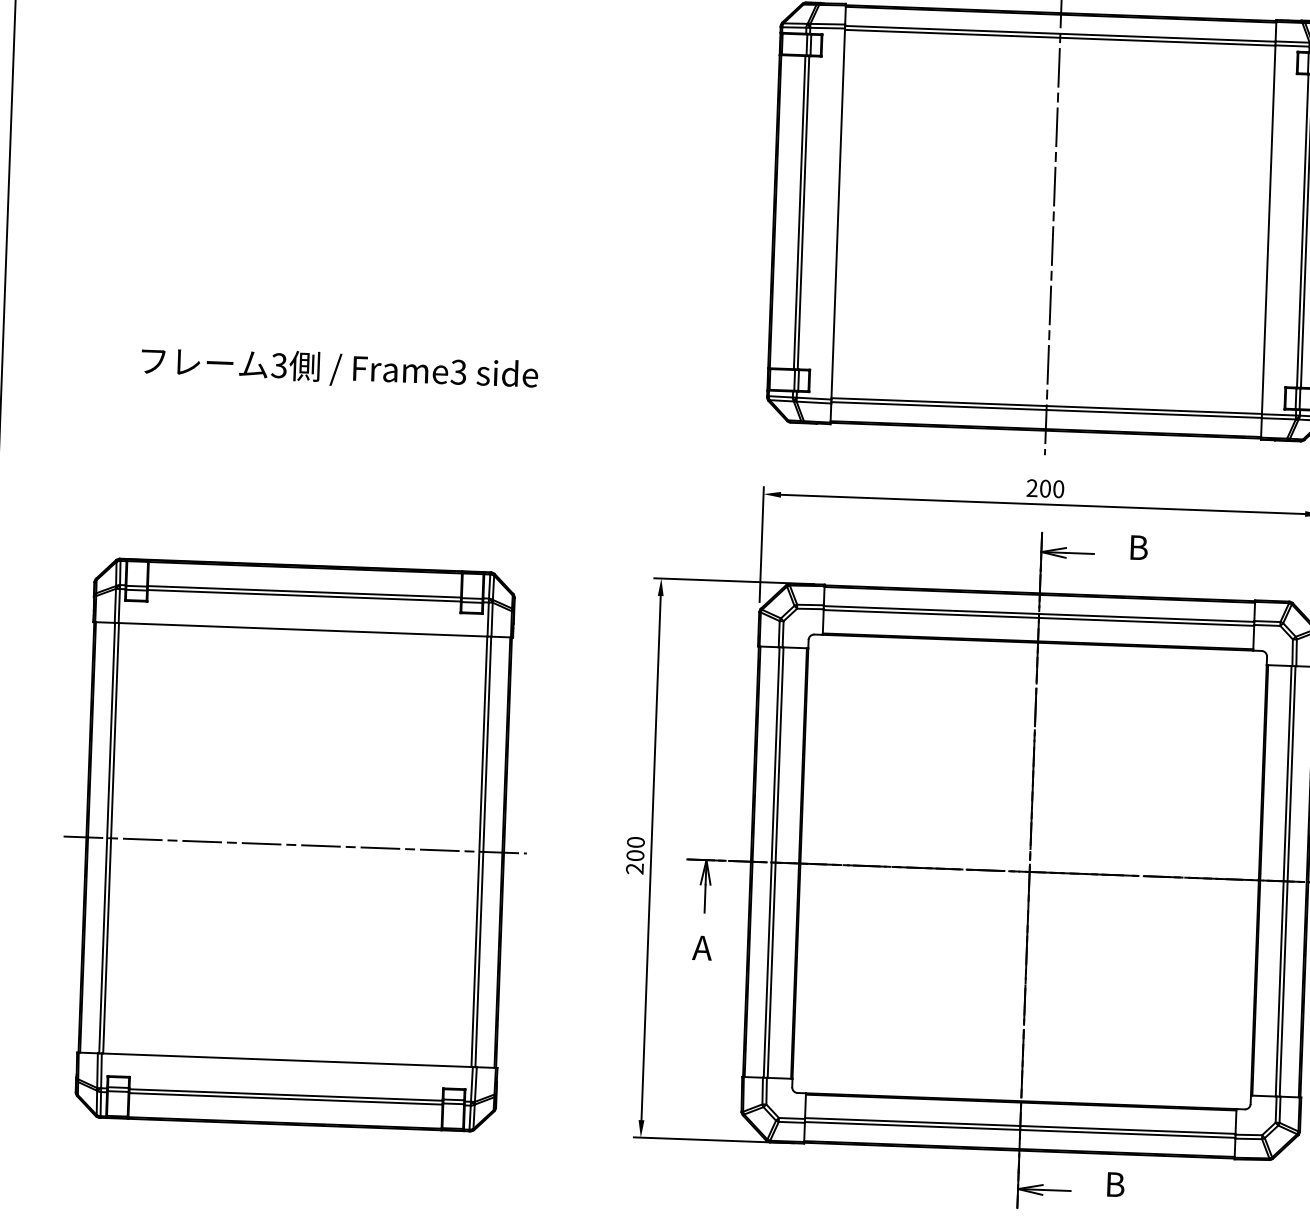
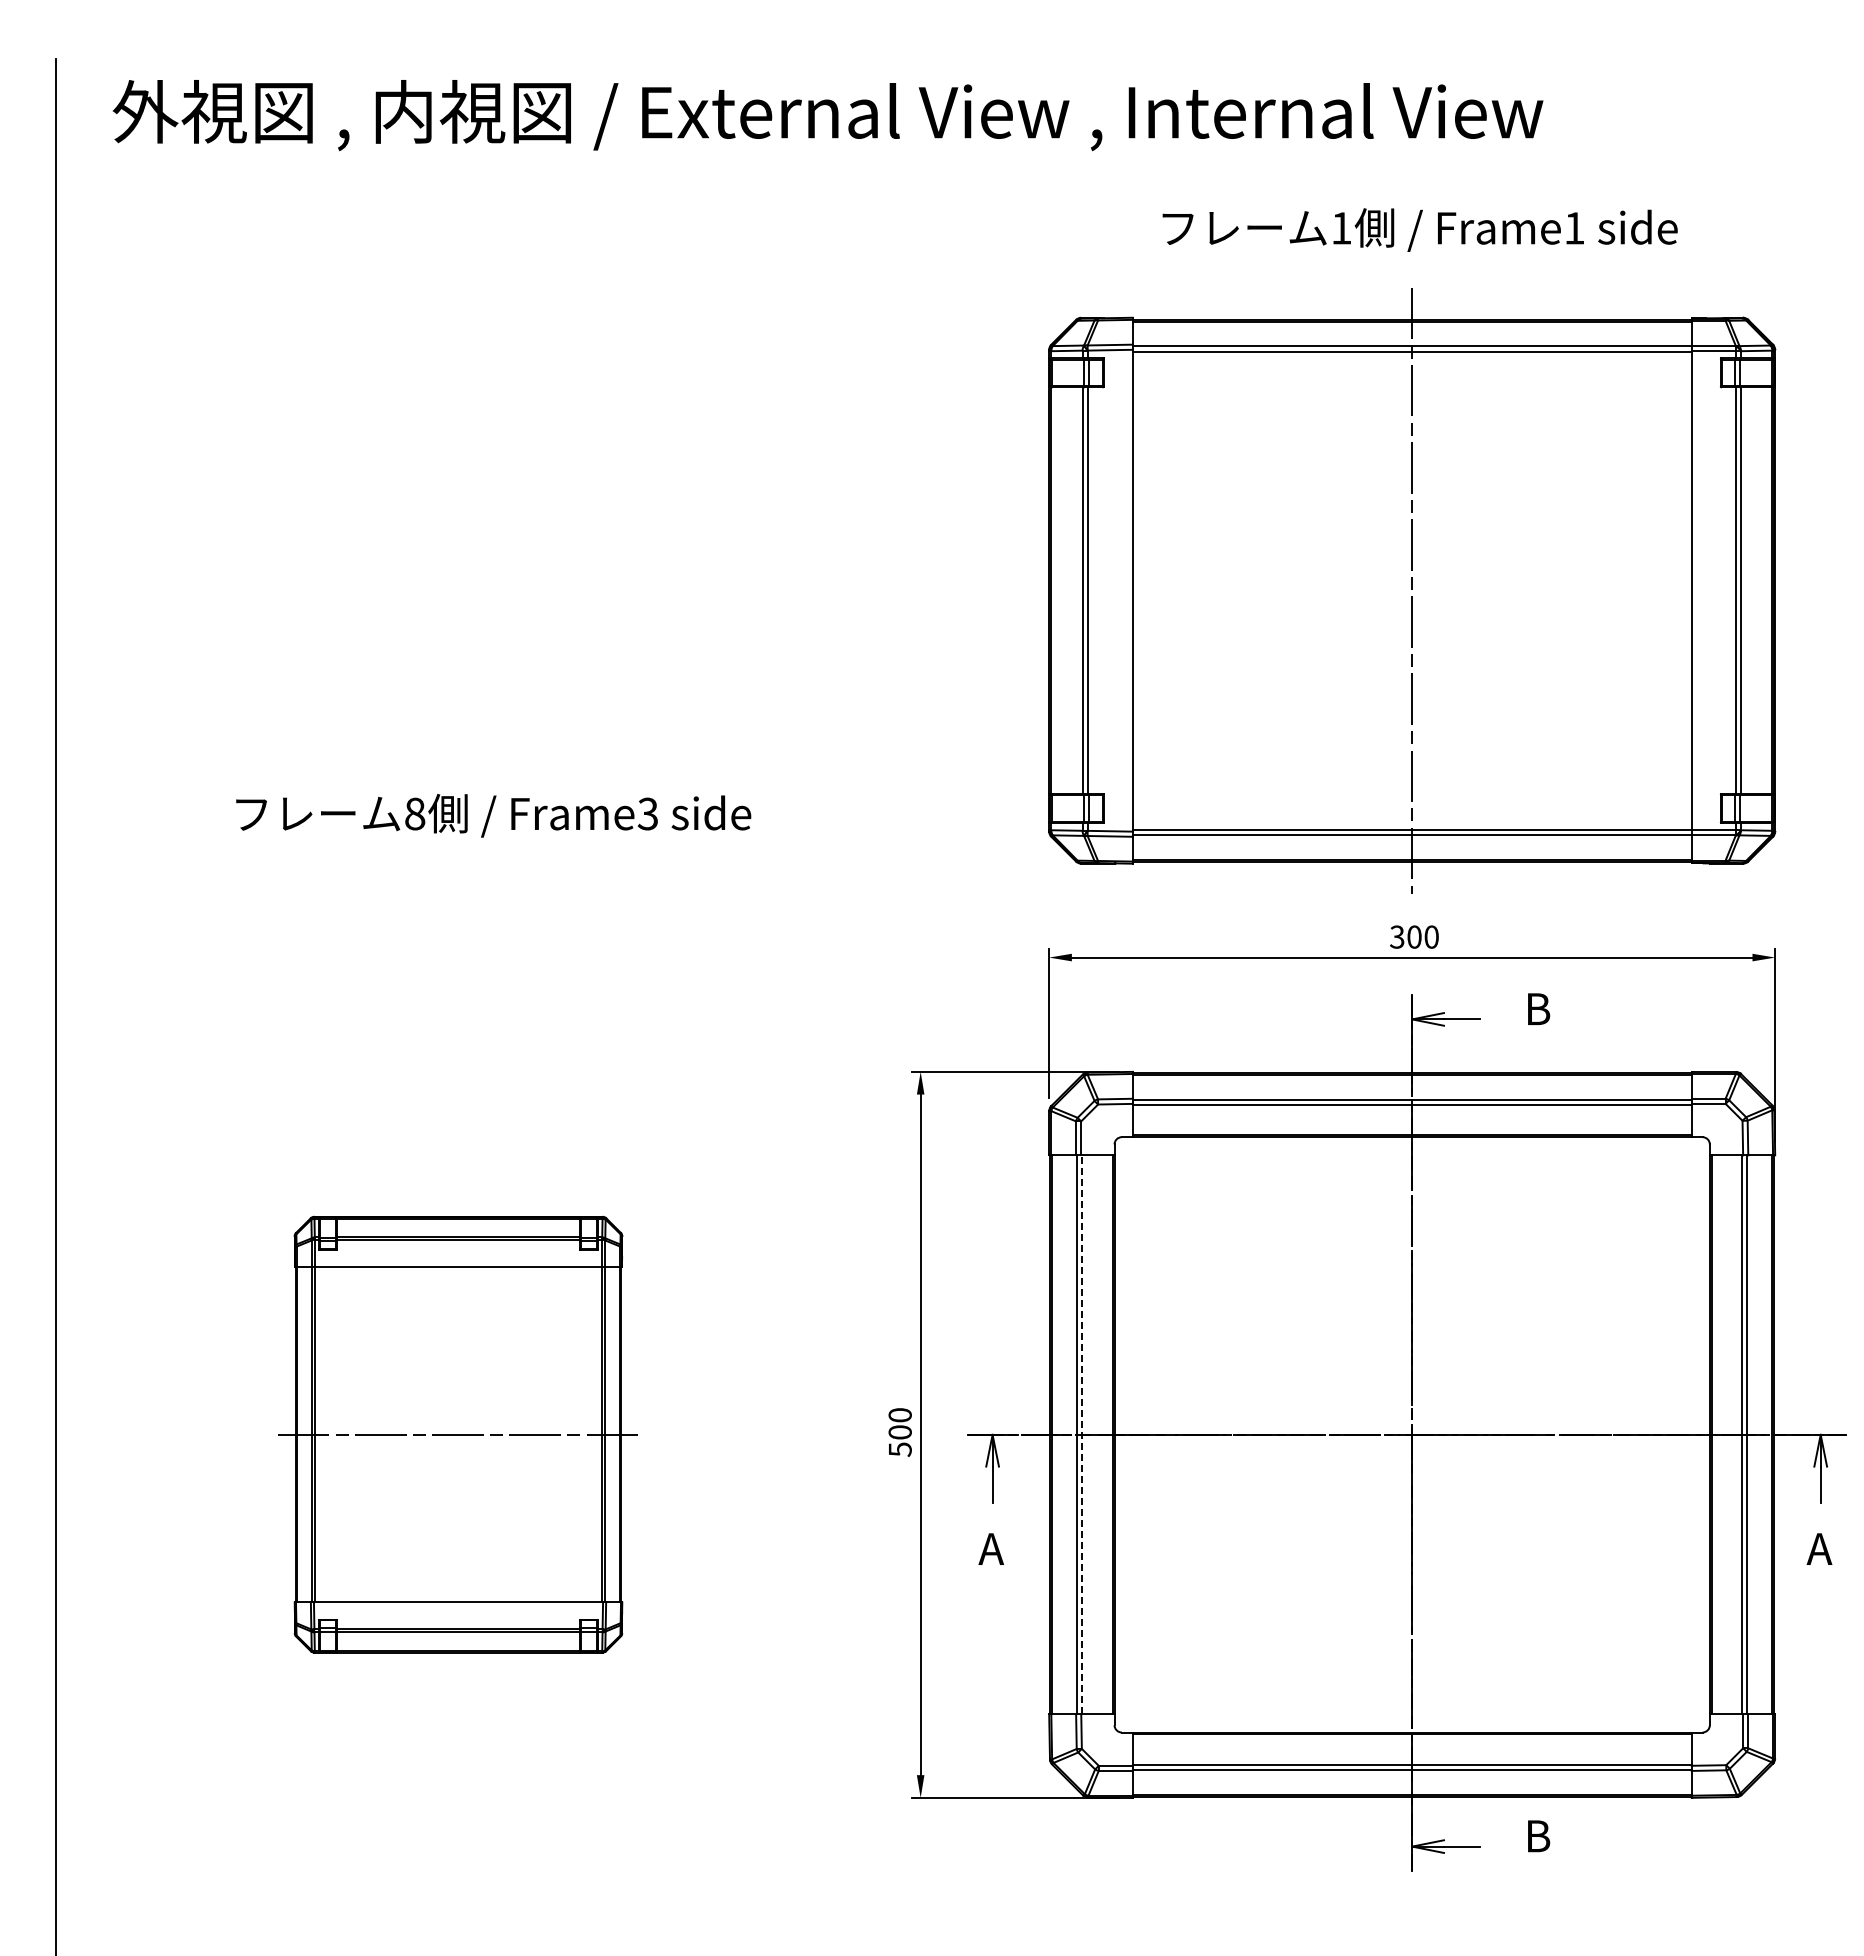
text: (278, 365) -> (414, 813), 3 -> 8
text: (1032, 488) -> (1397, 937), 200 -> 300
part: (295, 844) -> (458, 1434), size x0.6
line: (775, 862) -> (1082, 1434), solid -> dashed
text: (634, 868) -> (899, 1449), 200 -> 500

